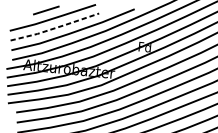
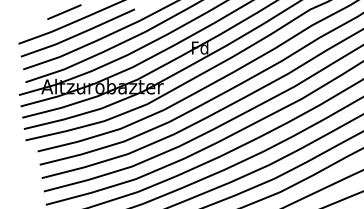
line: (55, 28) -> (79, 34), dashed -> solid

